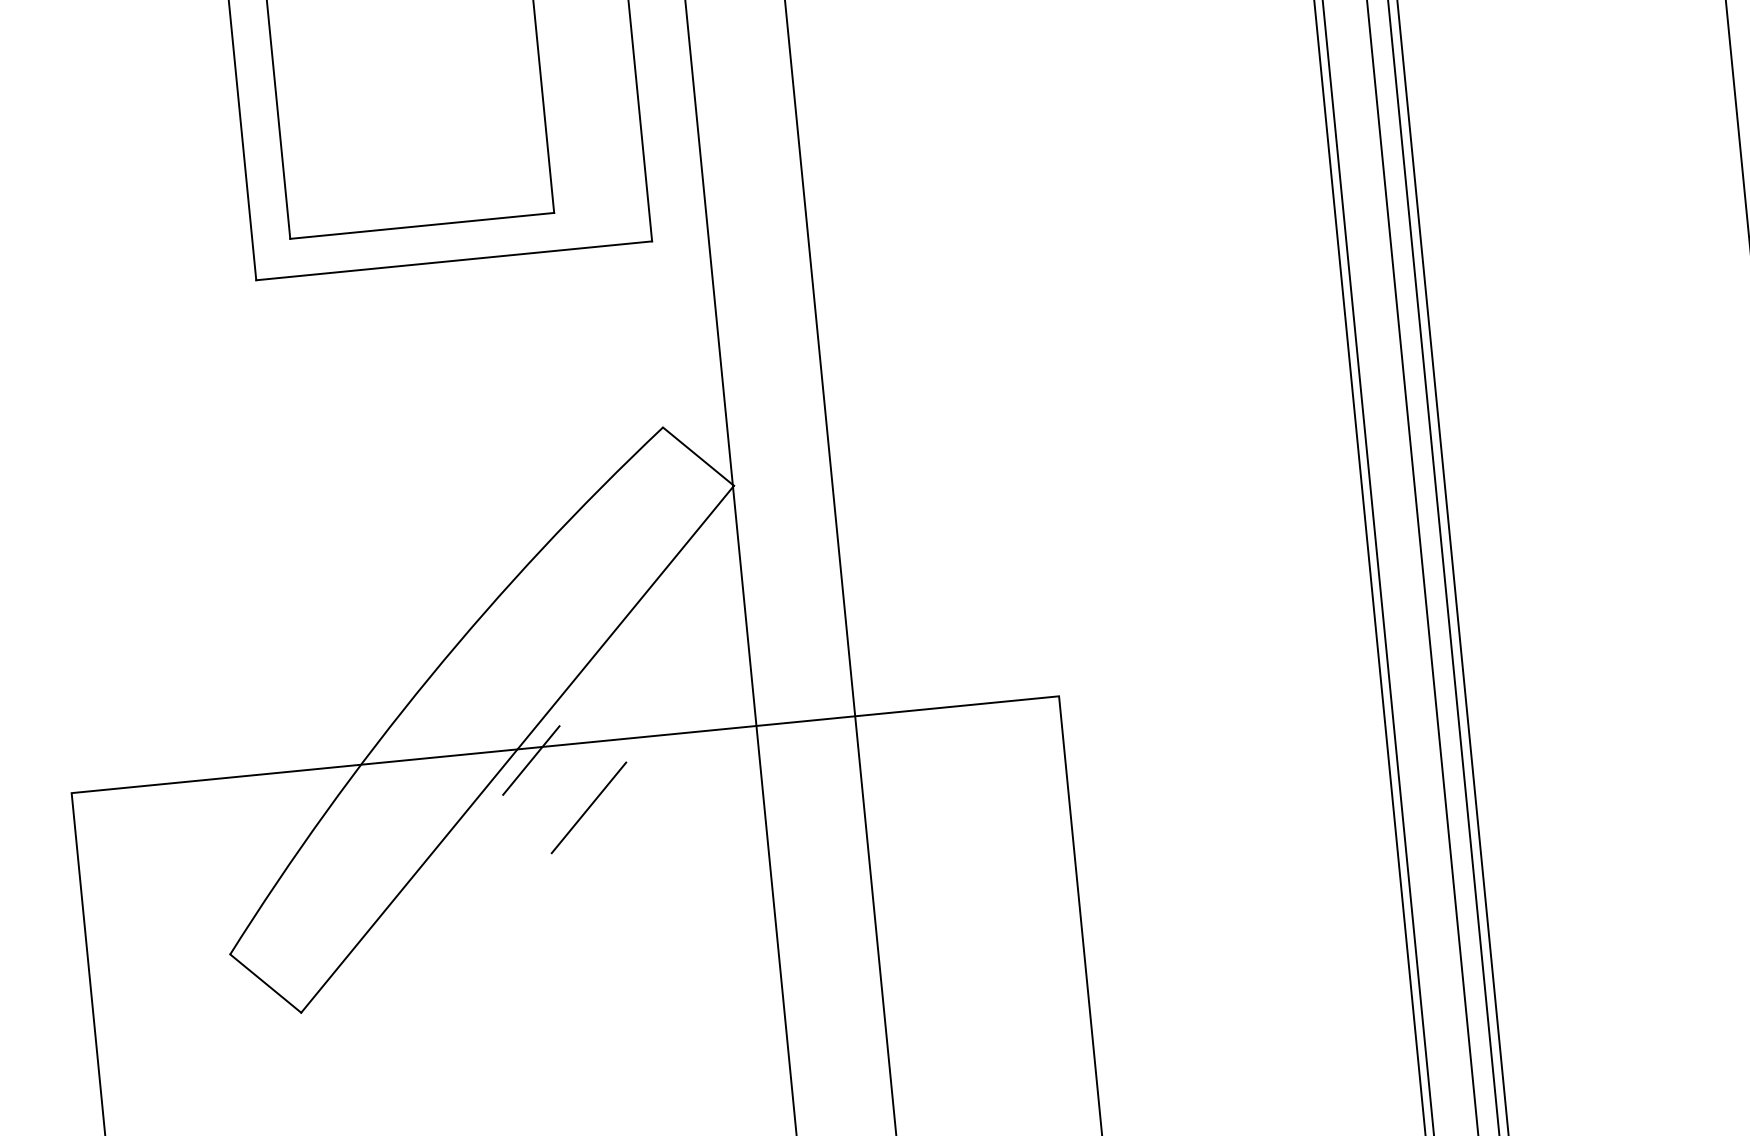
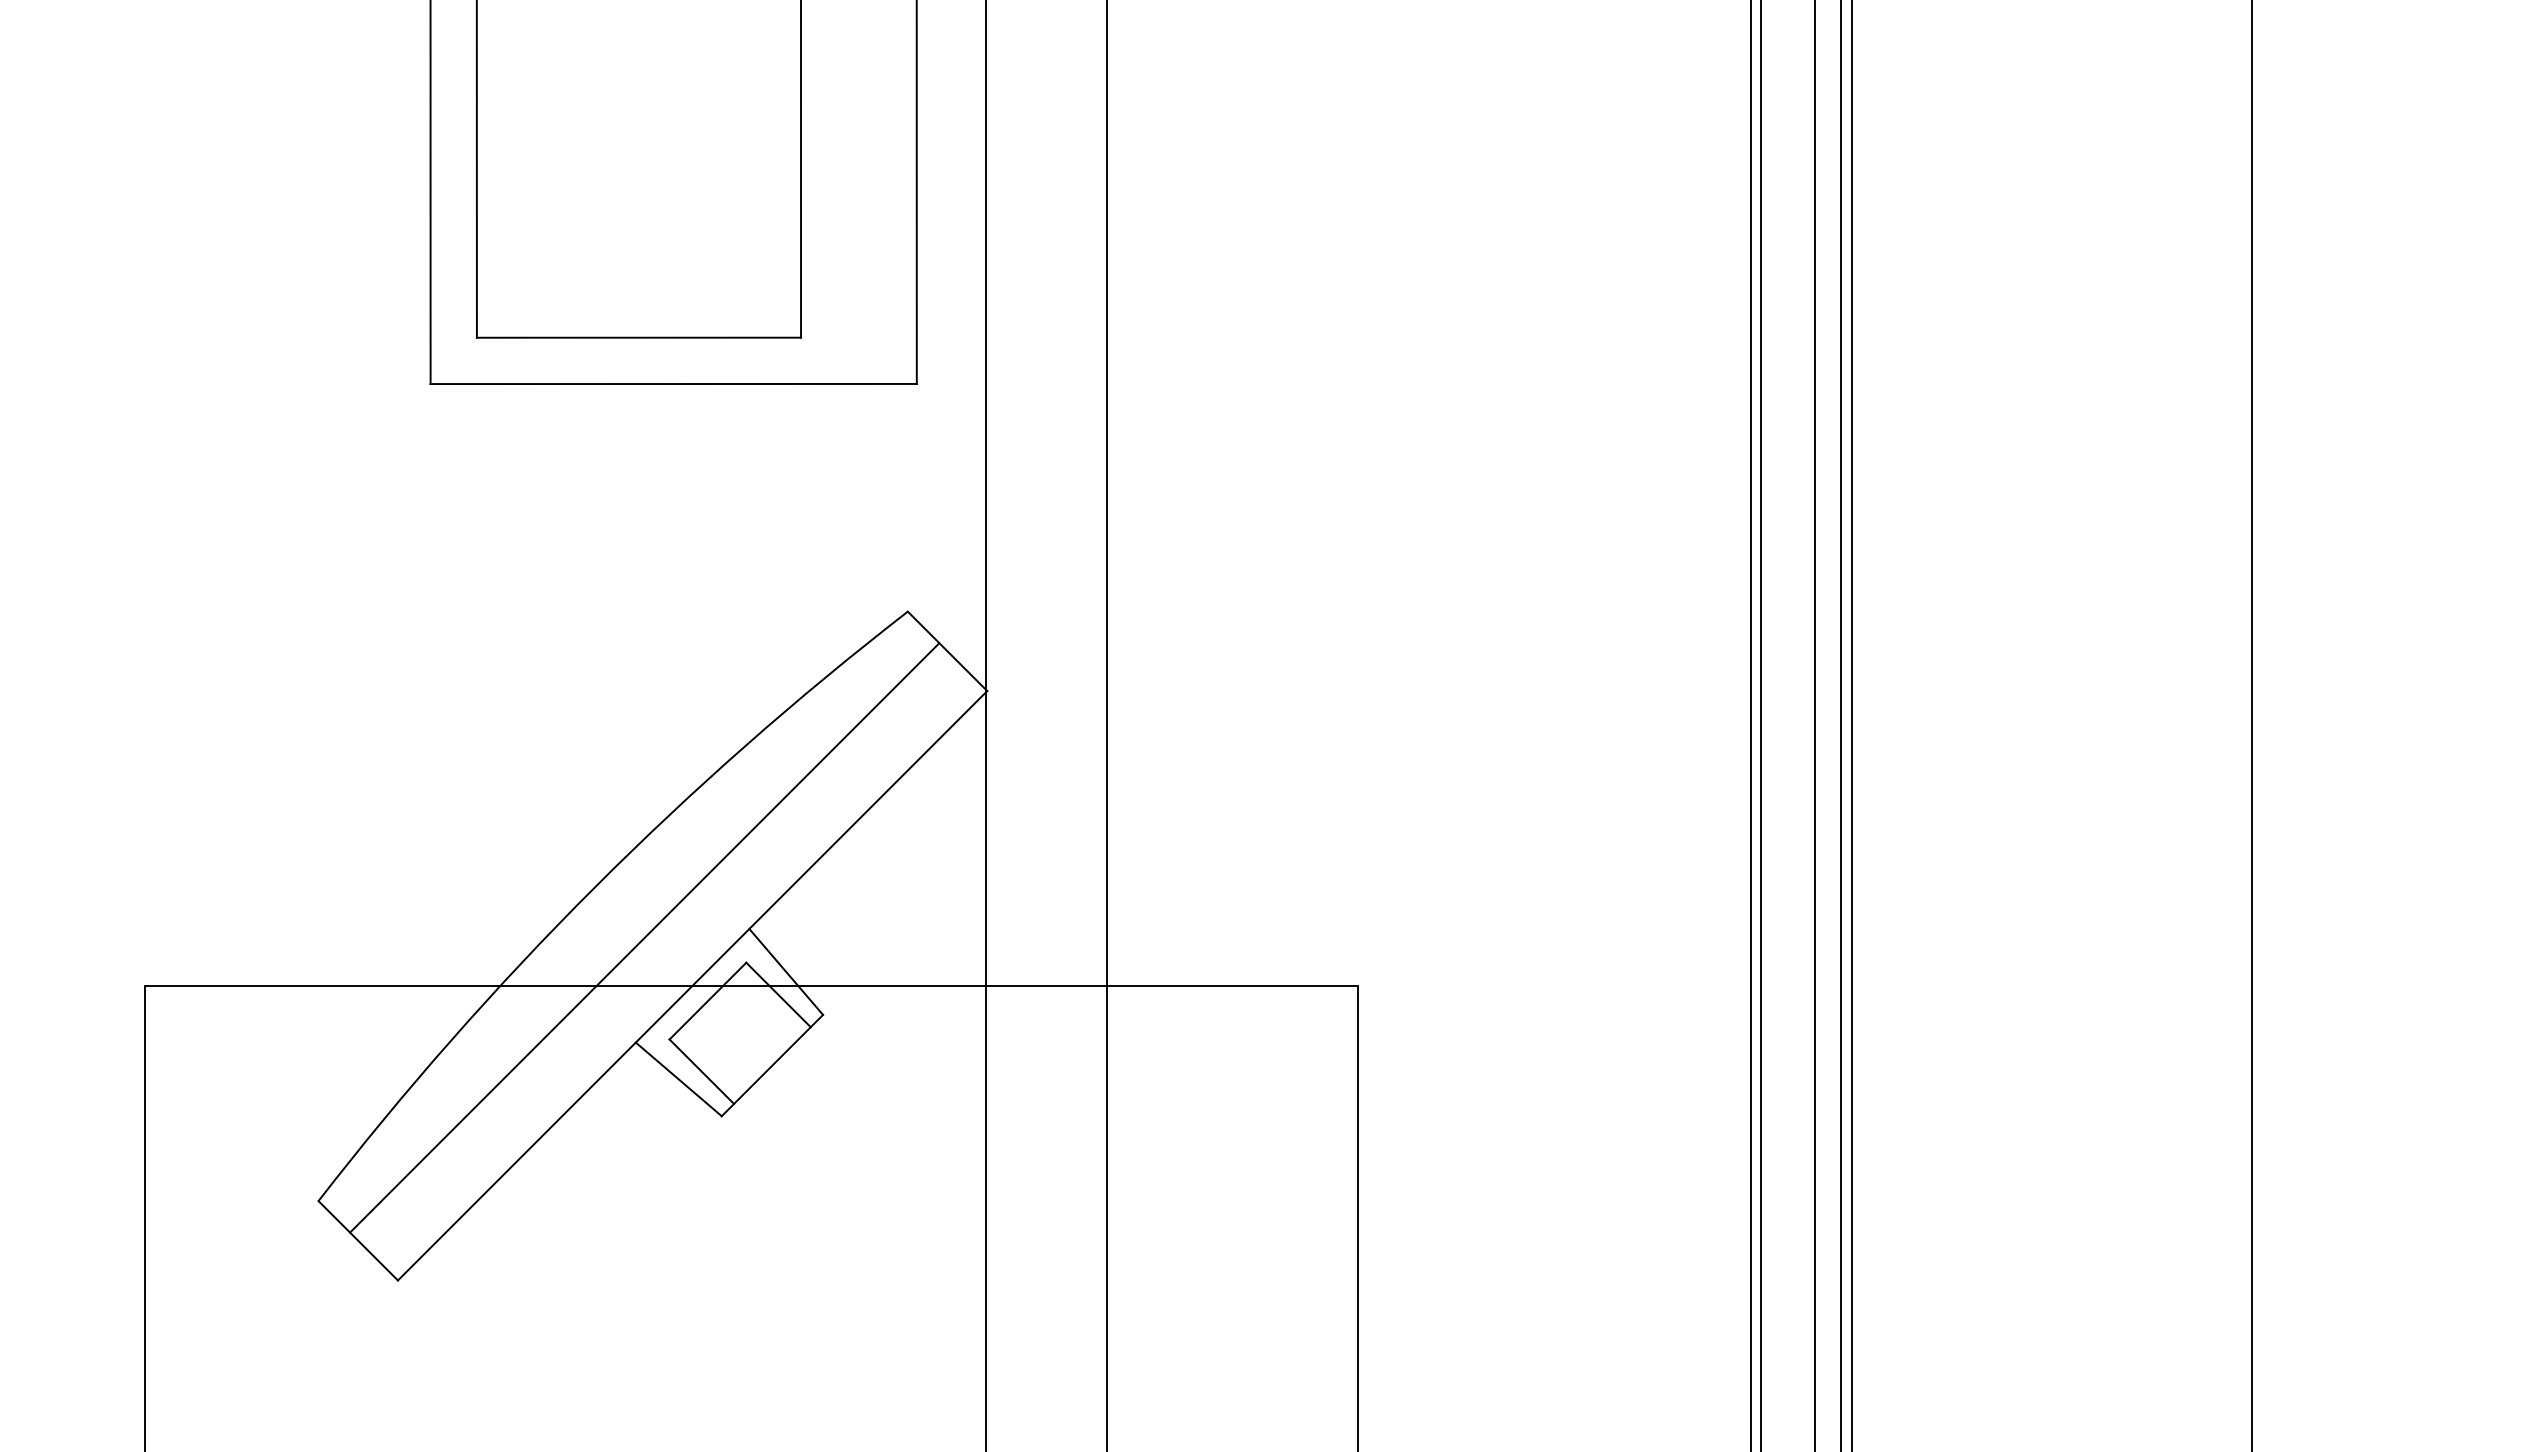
line: (474, 713) -> (644, 937), added
line: (592, 730) -> (786, 971), added
line: (588, 749) -> (778, 994), added
line: (531, 818) -> (701, 1071), added
line: (513, 826) -> (678, 1079), added

